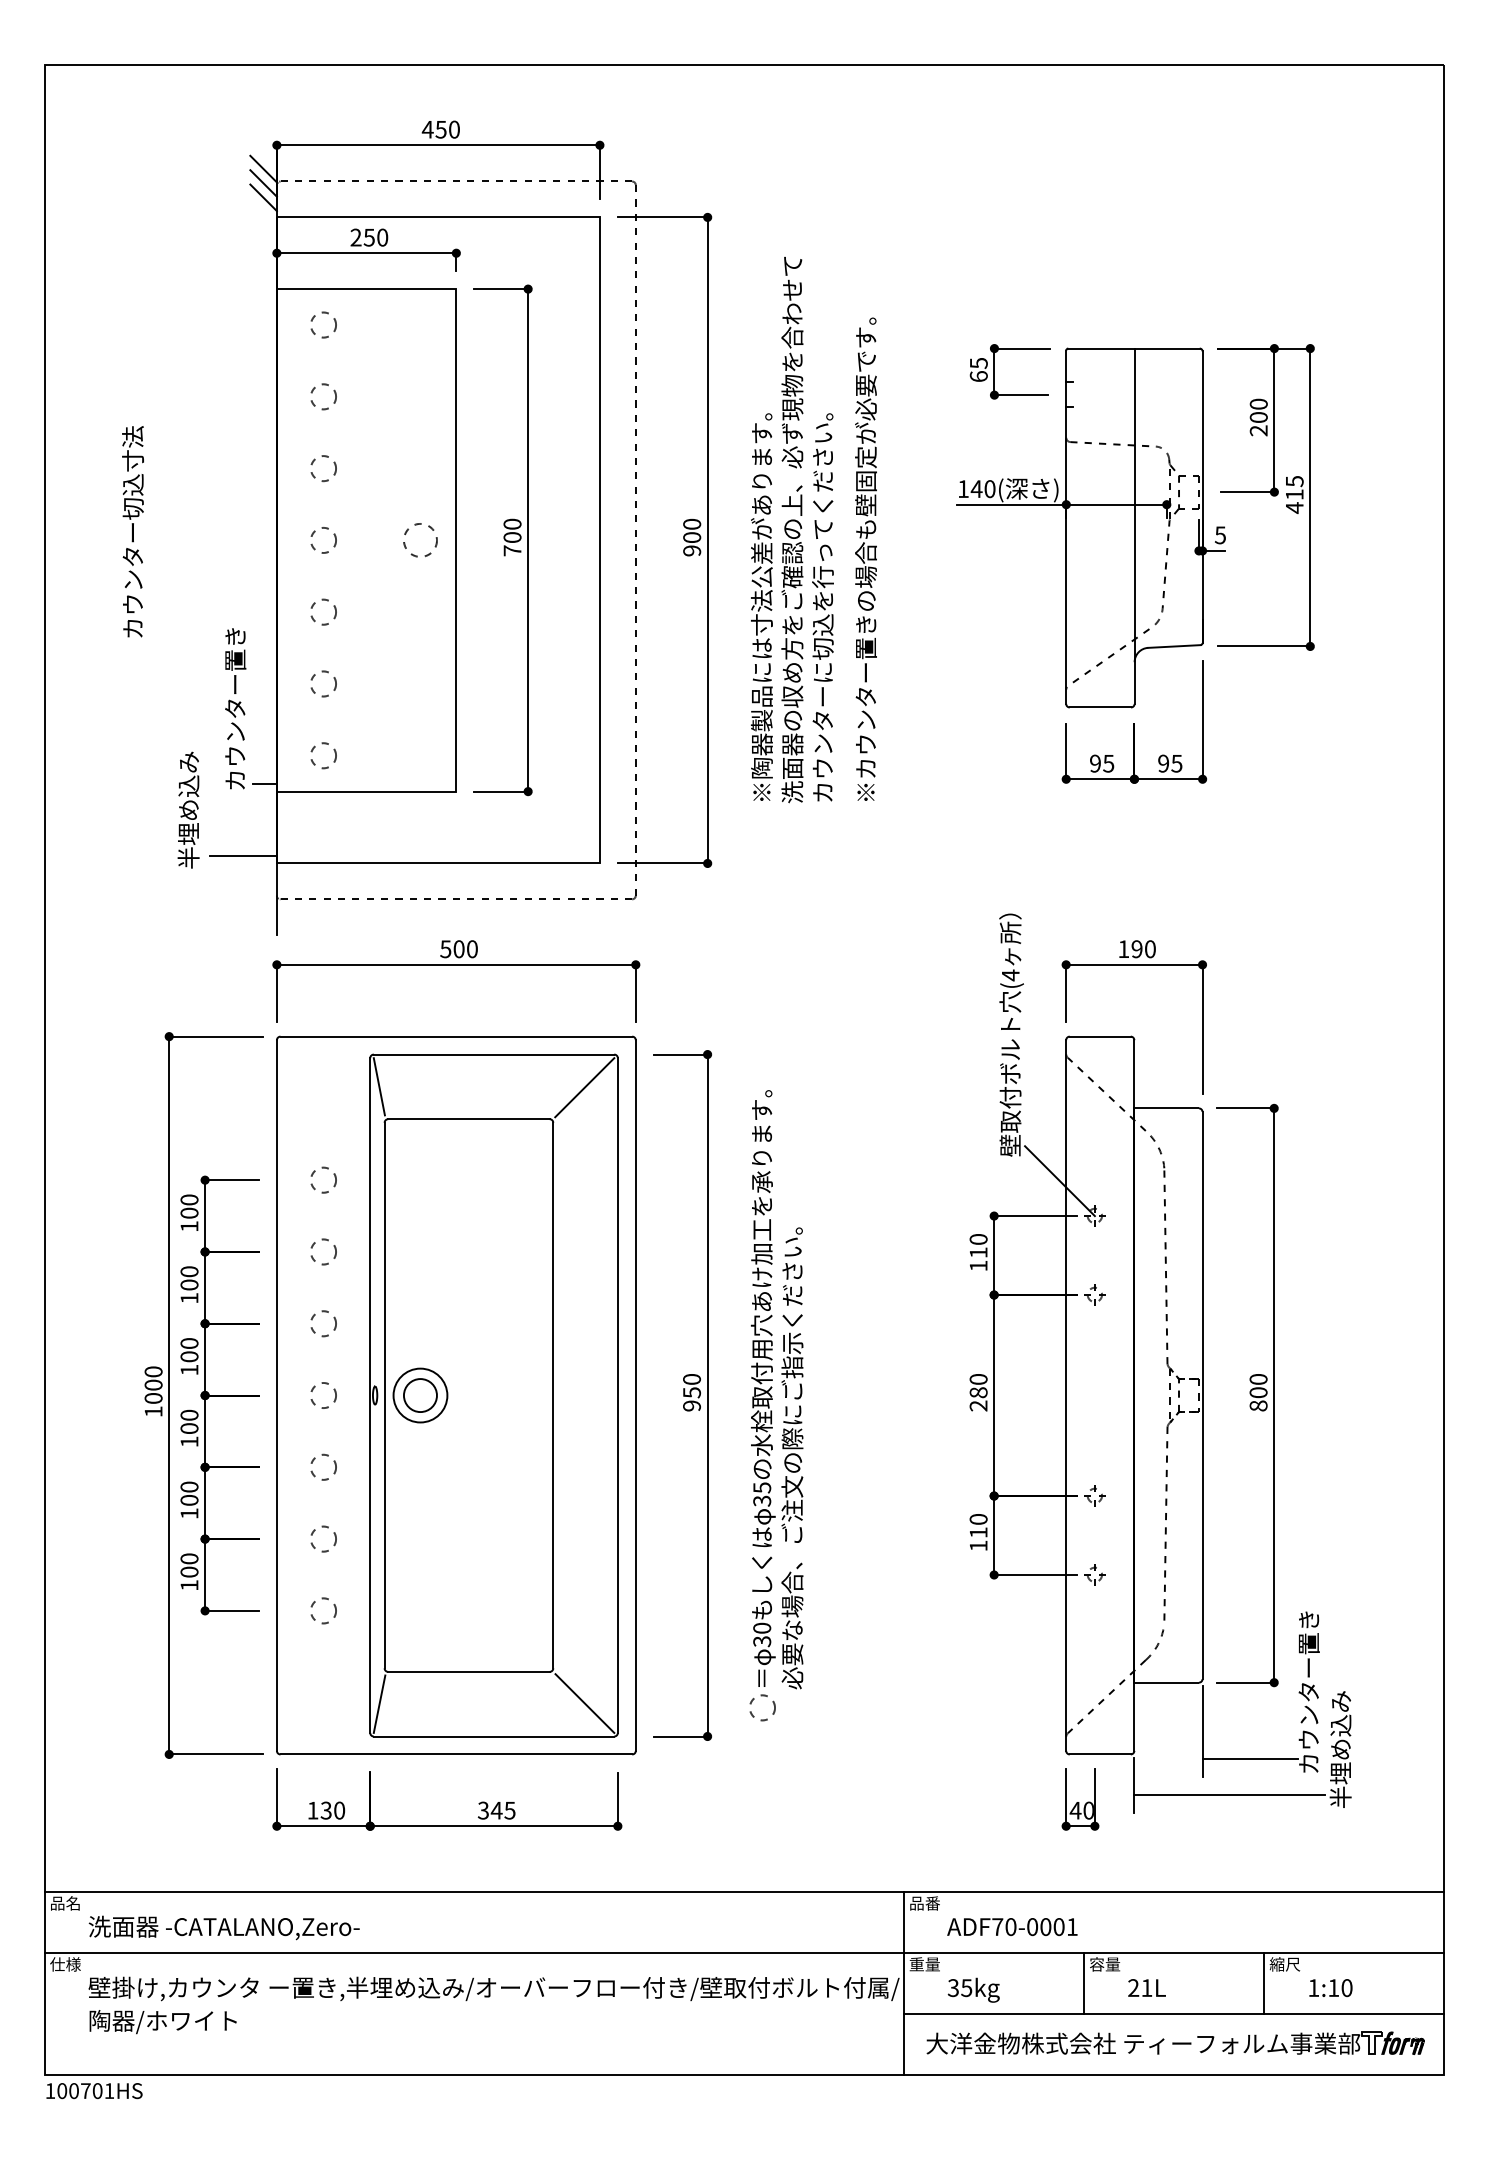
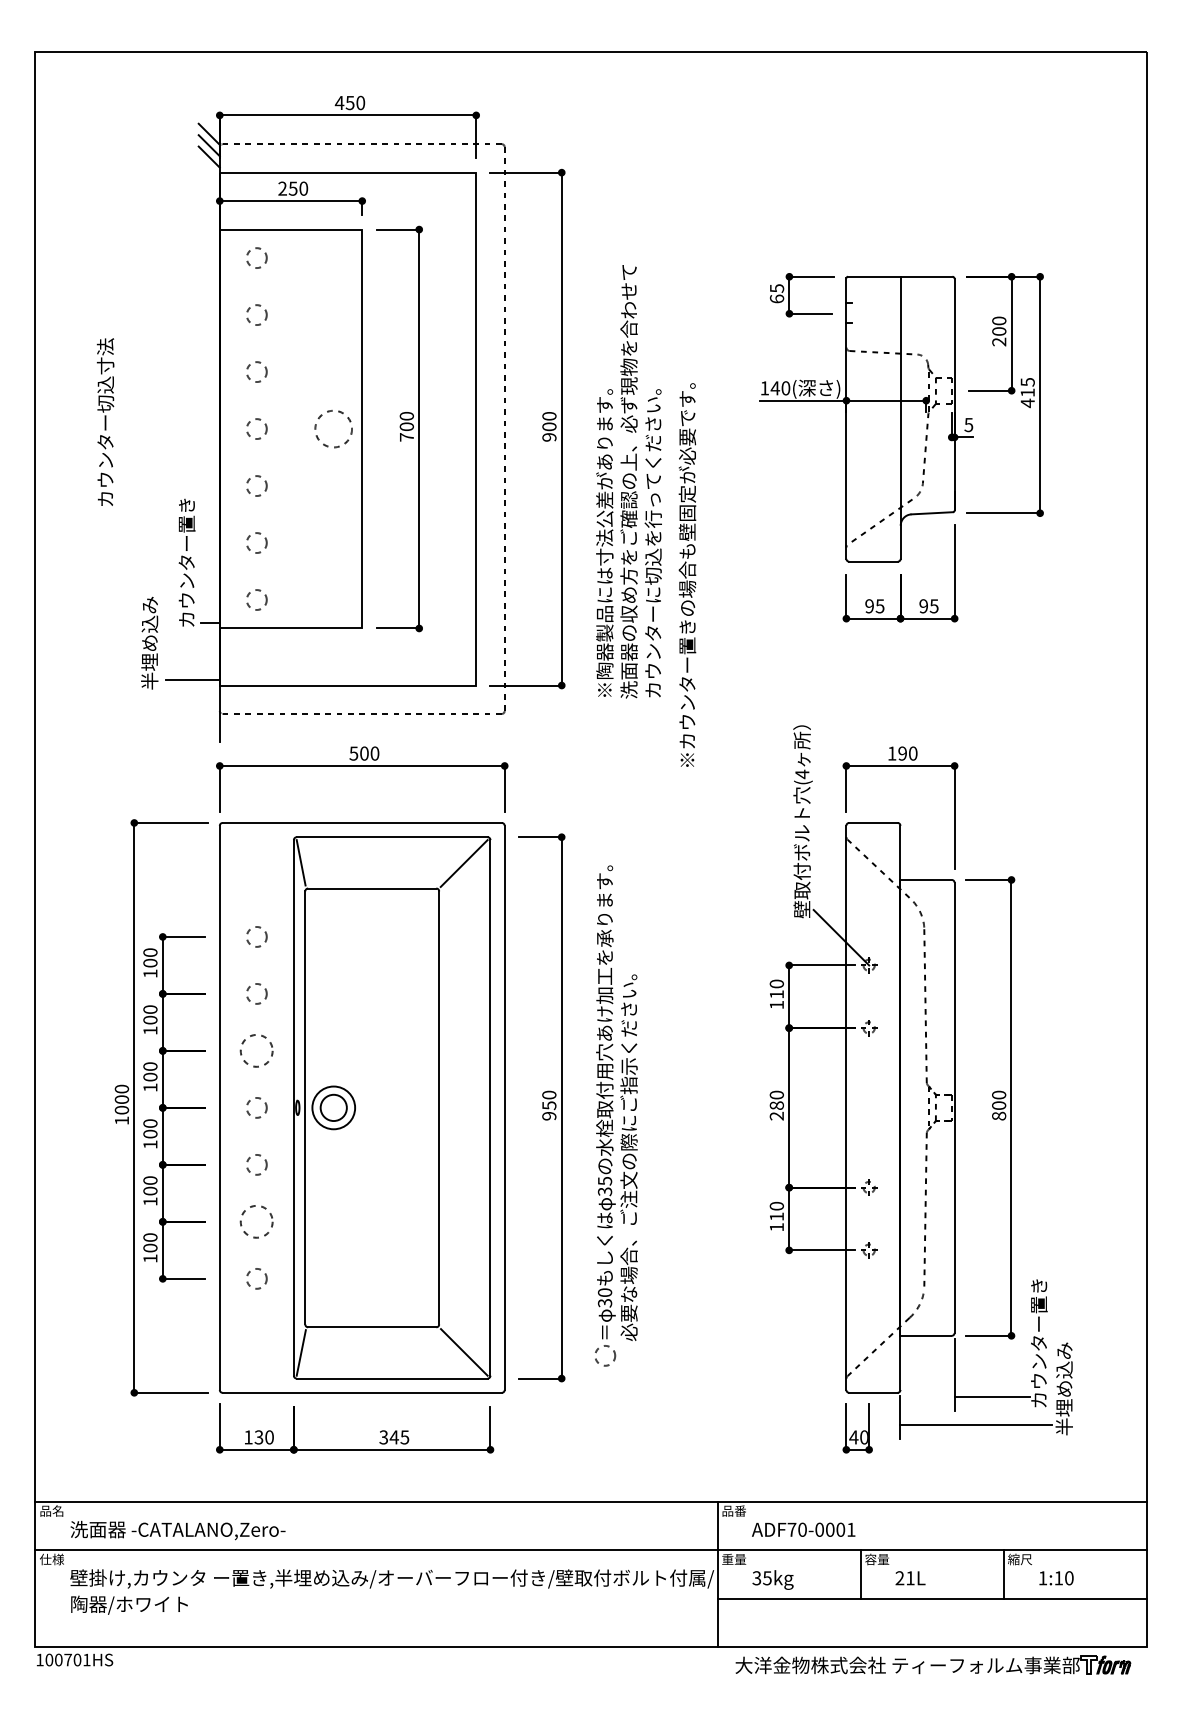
text: (791, 529) -> (628, 481), moved
circle: (420, 539) -> (333, 428), size x1.4
text: (866, 558) -> (687, 574), moved
circle: (323, 1323) -> (256, 1050), size x1.6
circle: (323, 1538) -> (256, 1221), size x1.6
part: (1175, 2042) -> (933, 1664), moved

